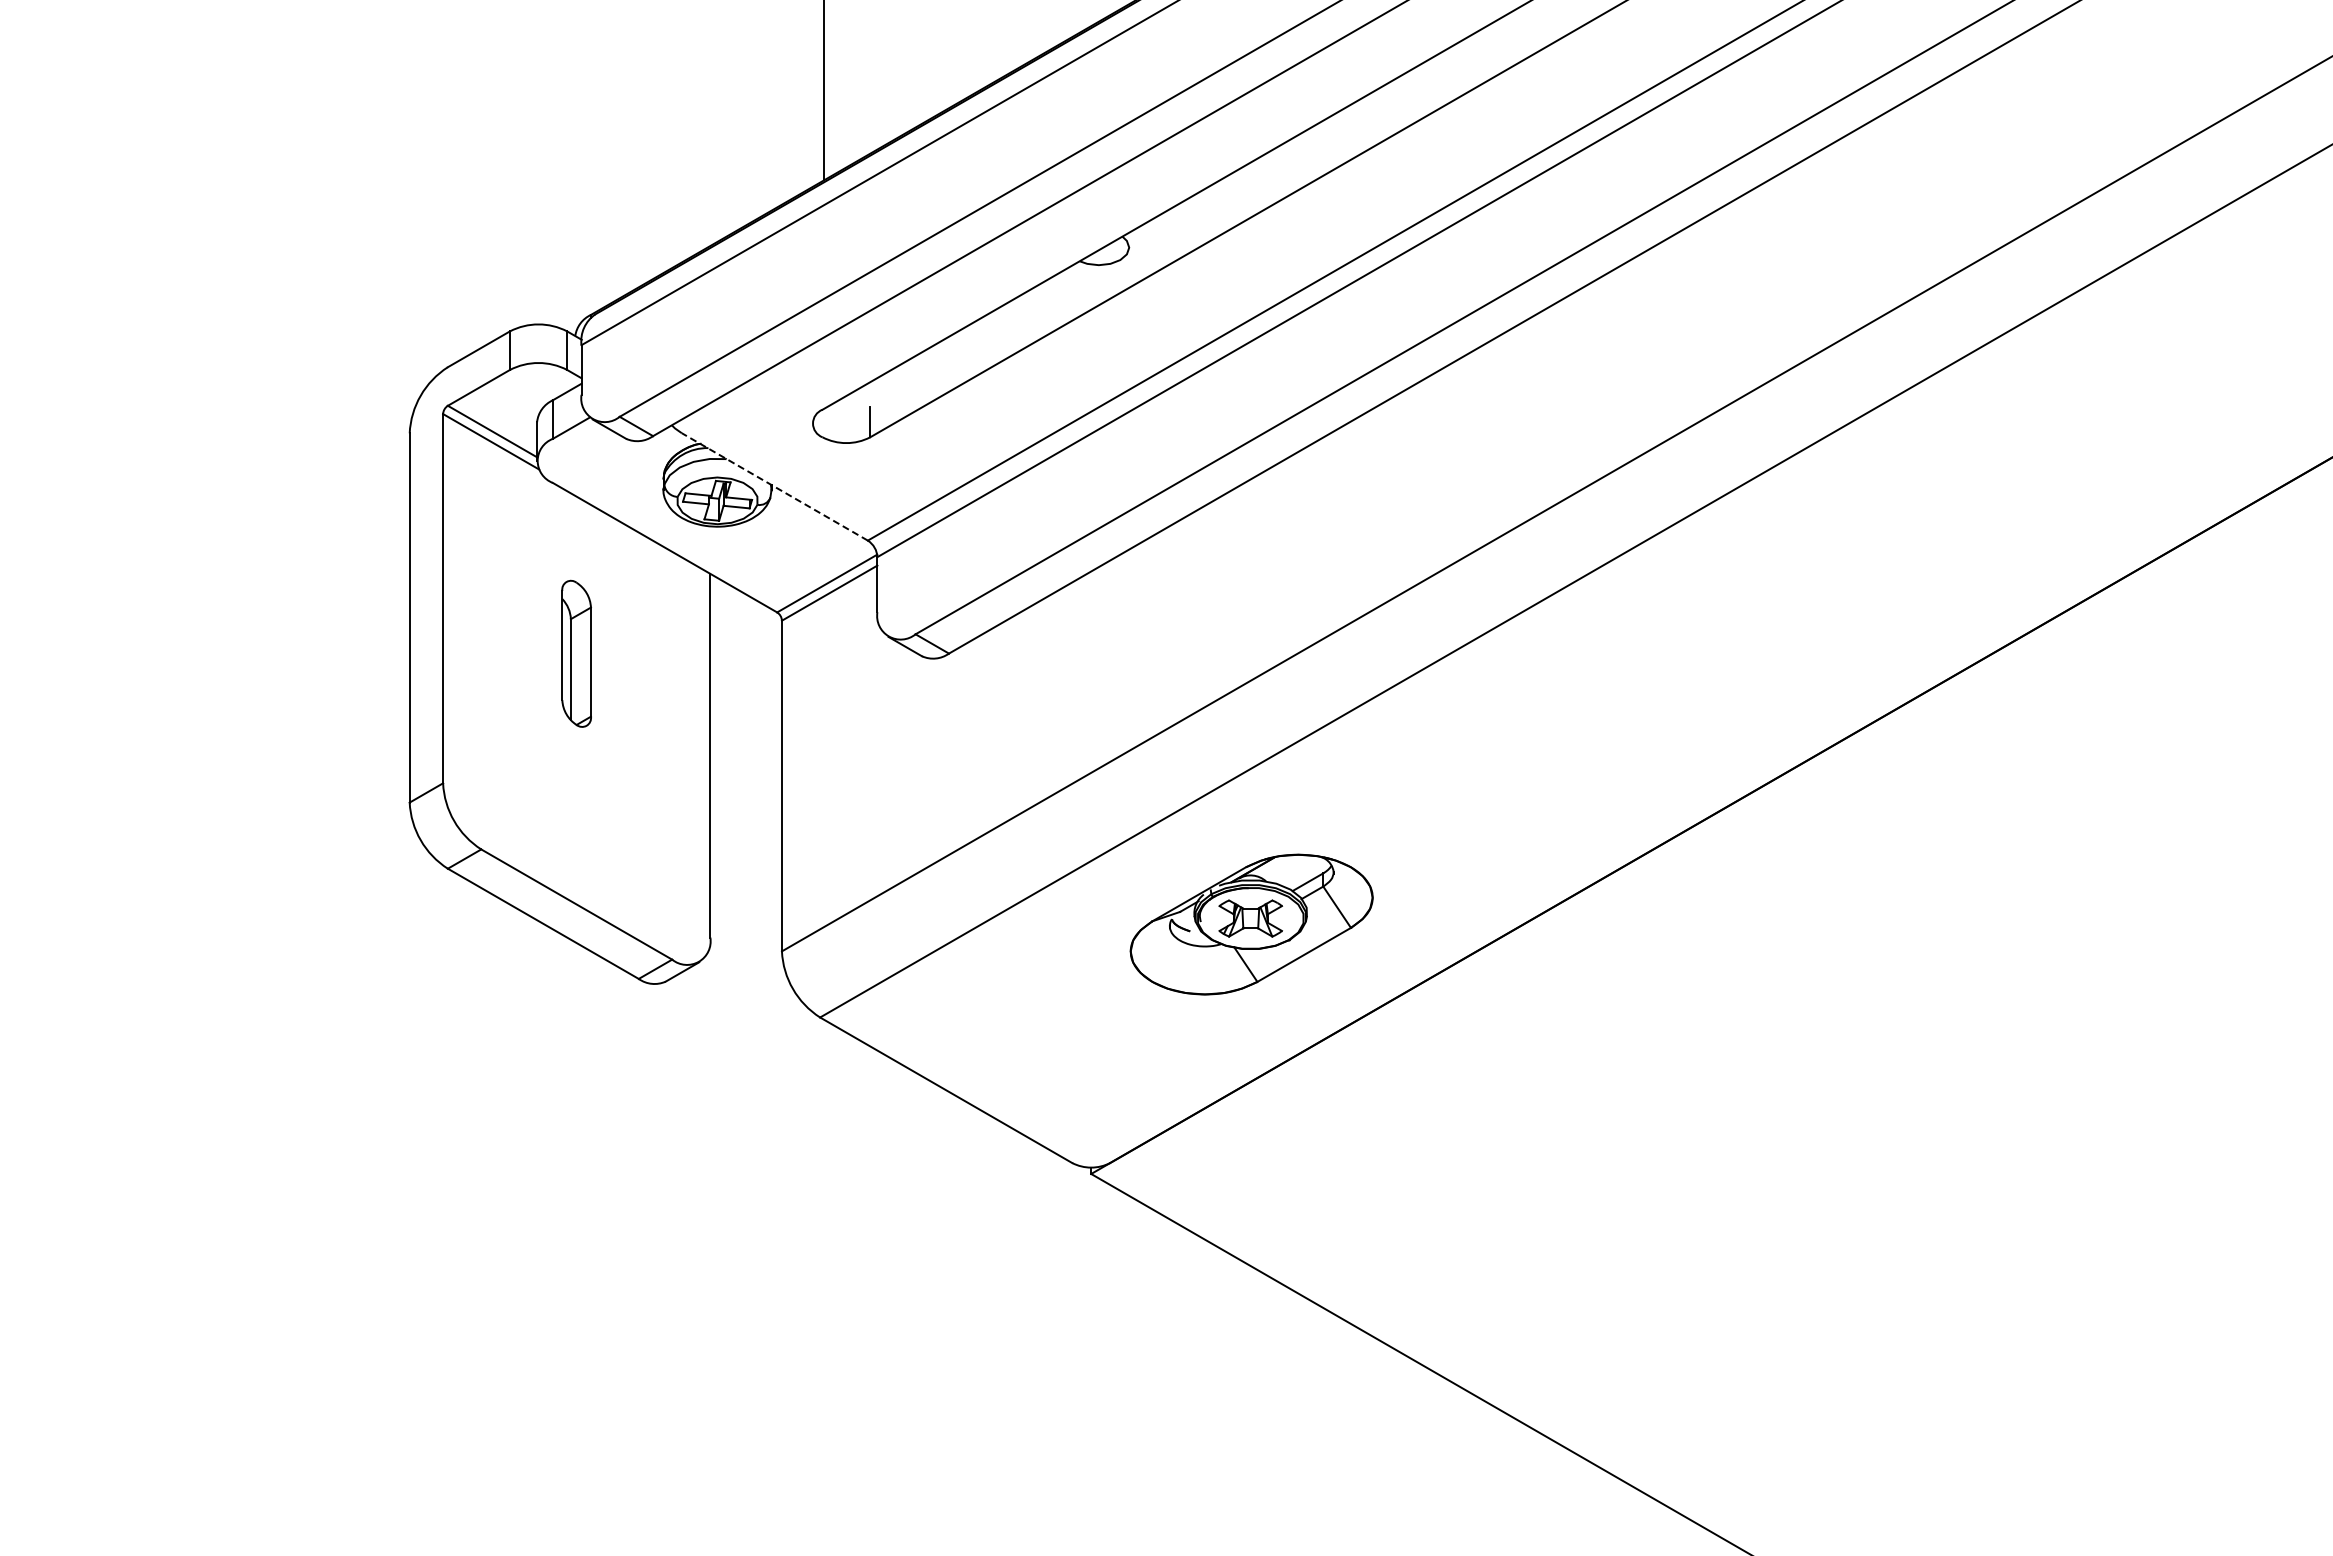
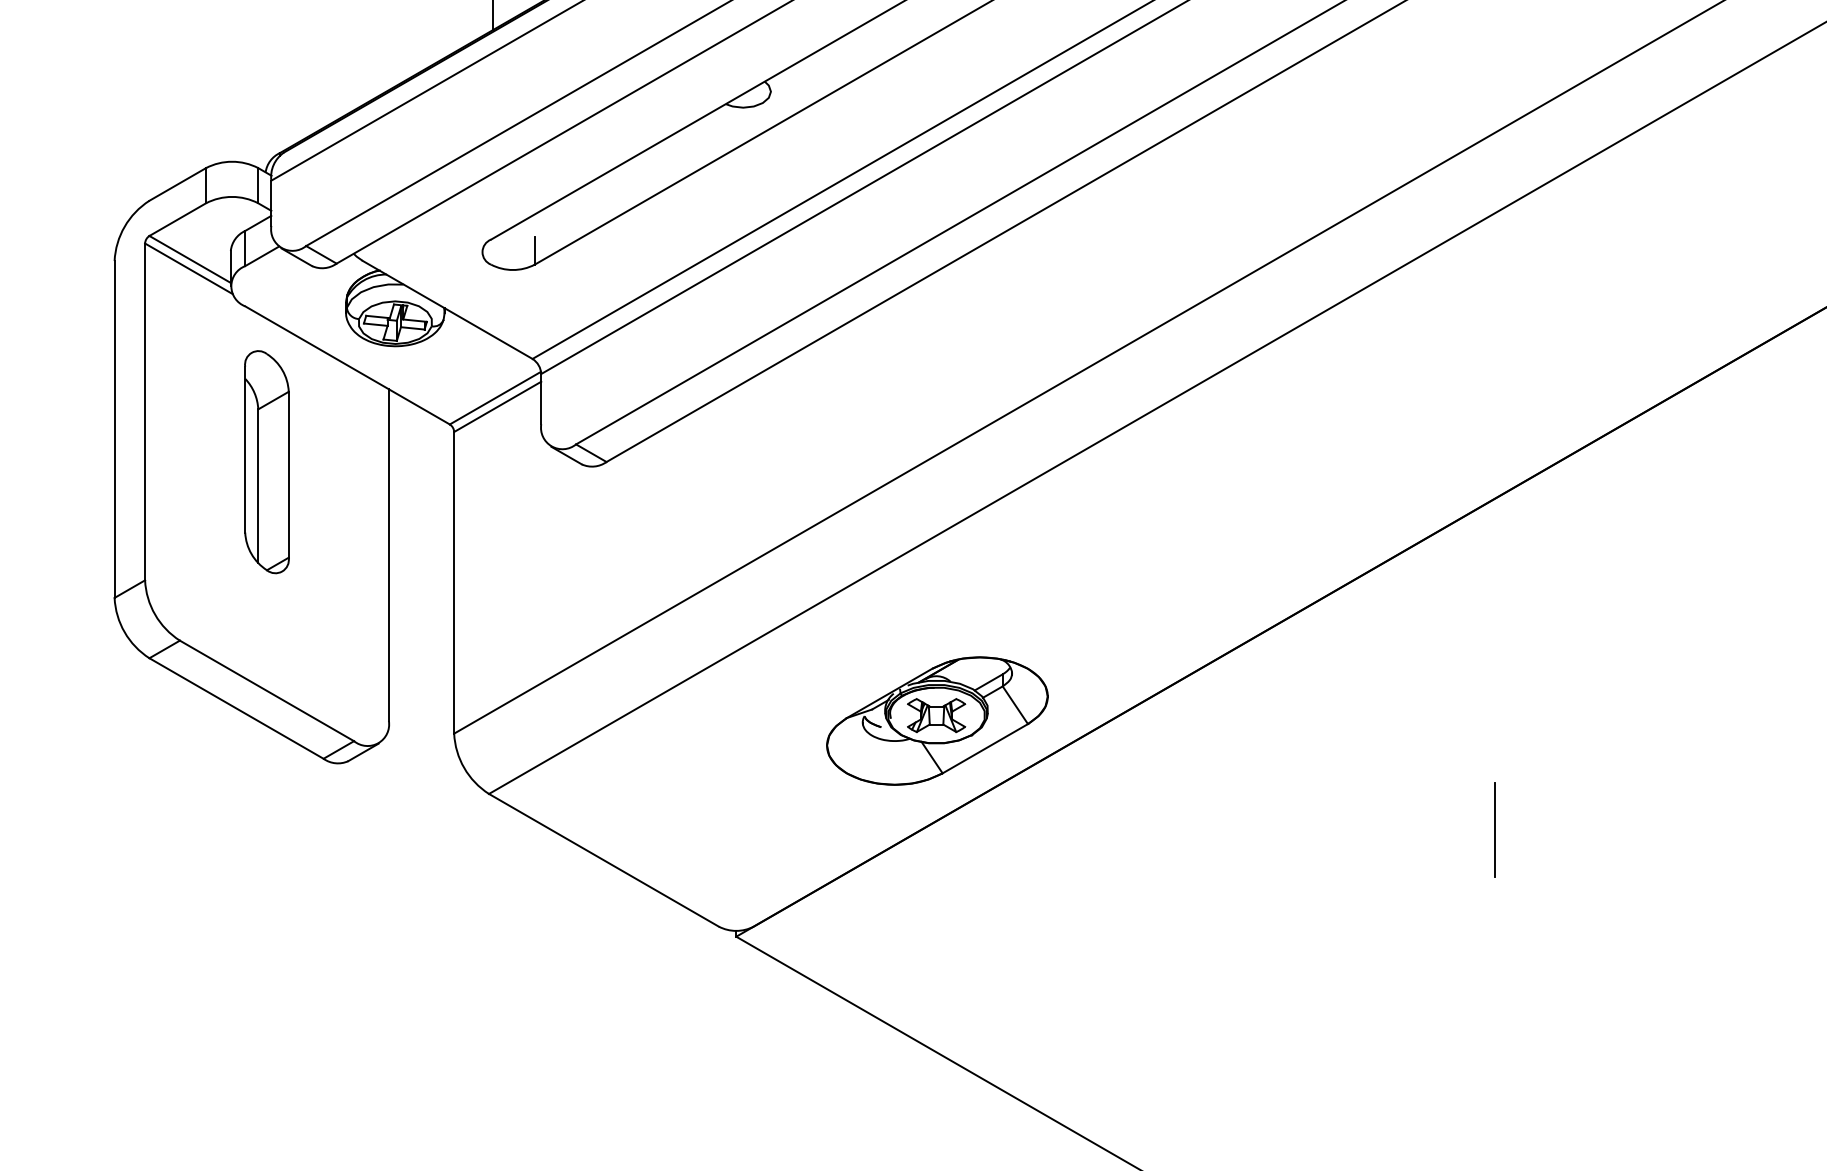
line: (774, 486) -> (447, 309), dashed -> solid
part: (576, 653) -> (266, 461), size x1.67
part: (1251, 924) -> (937, 720), moved
line: (1923, 1056) -> (1495, 829), added

